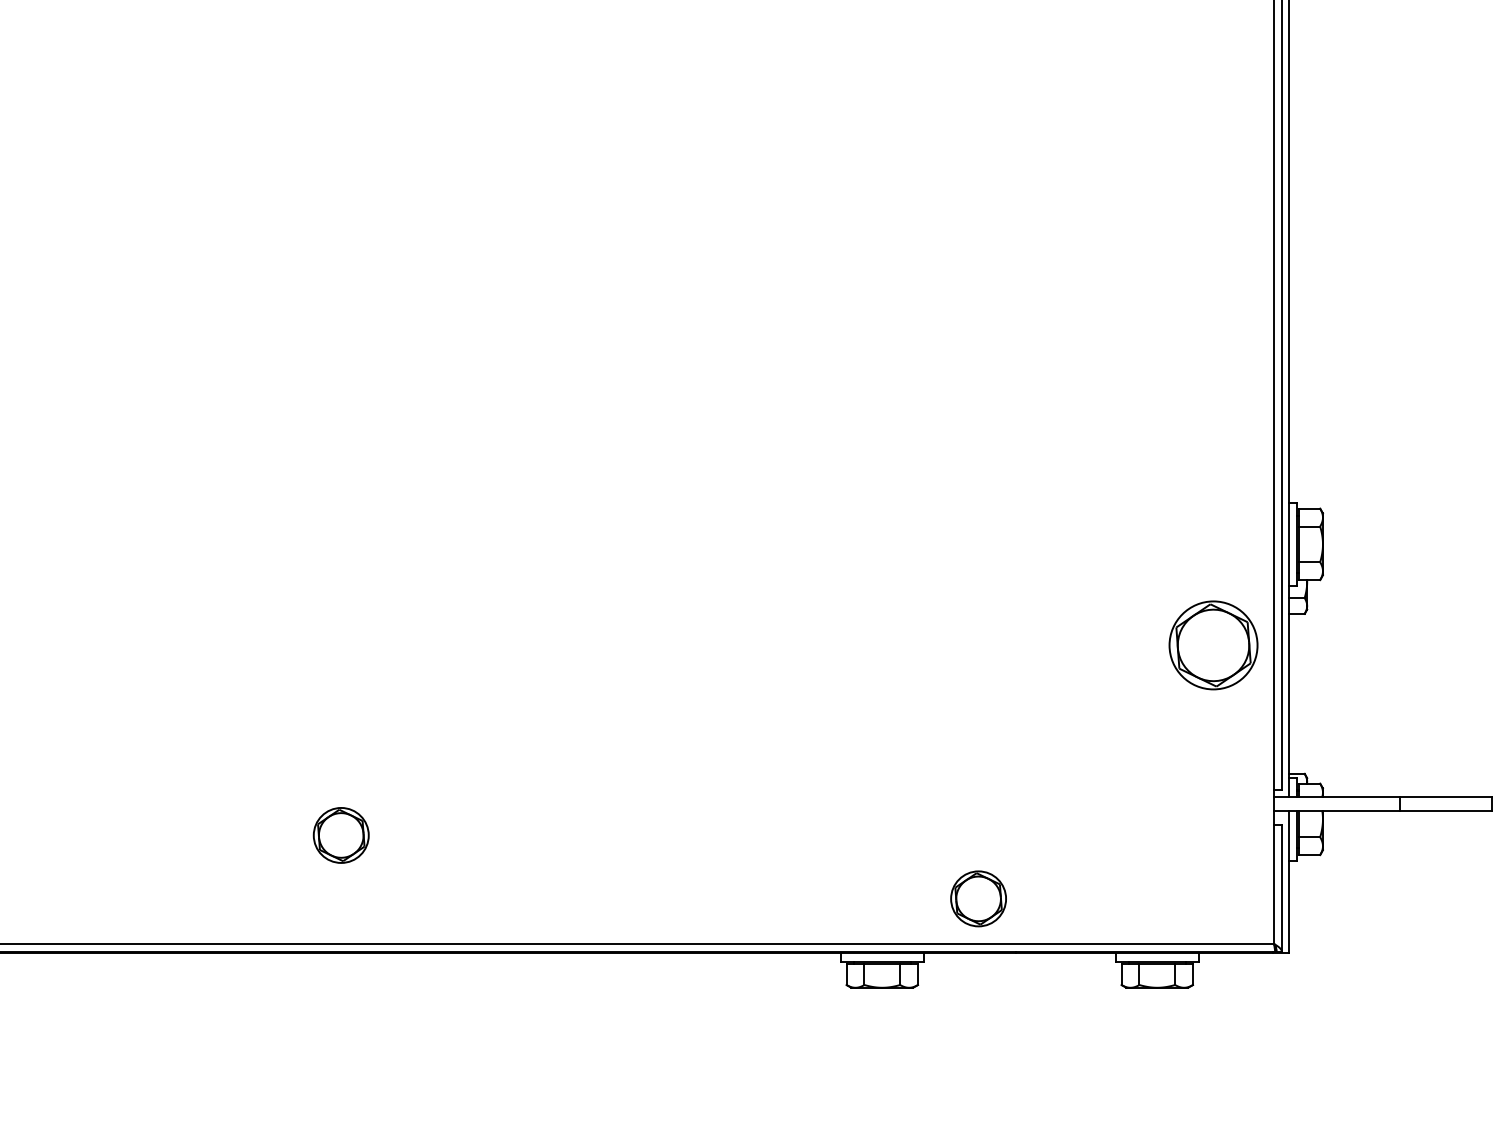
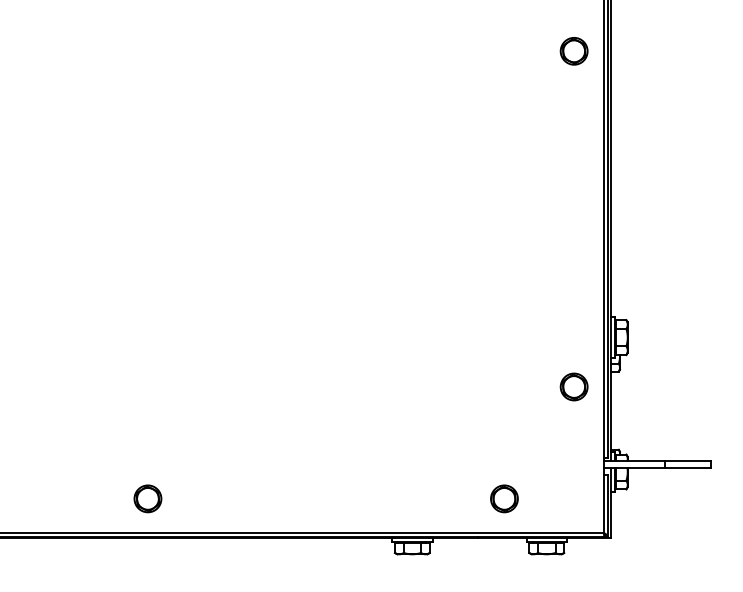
part: (1211, 644) -> (573, 386), size x0.62
part: (340, 834) -> (147, 498), moved
part: (978, 898) -> (504, 498), moved

